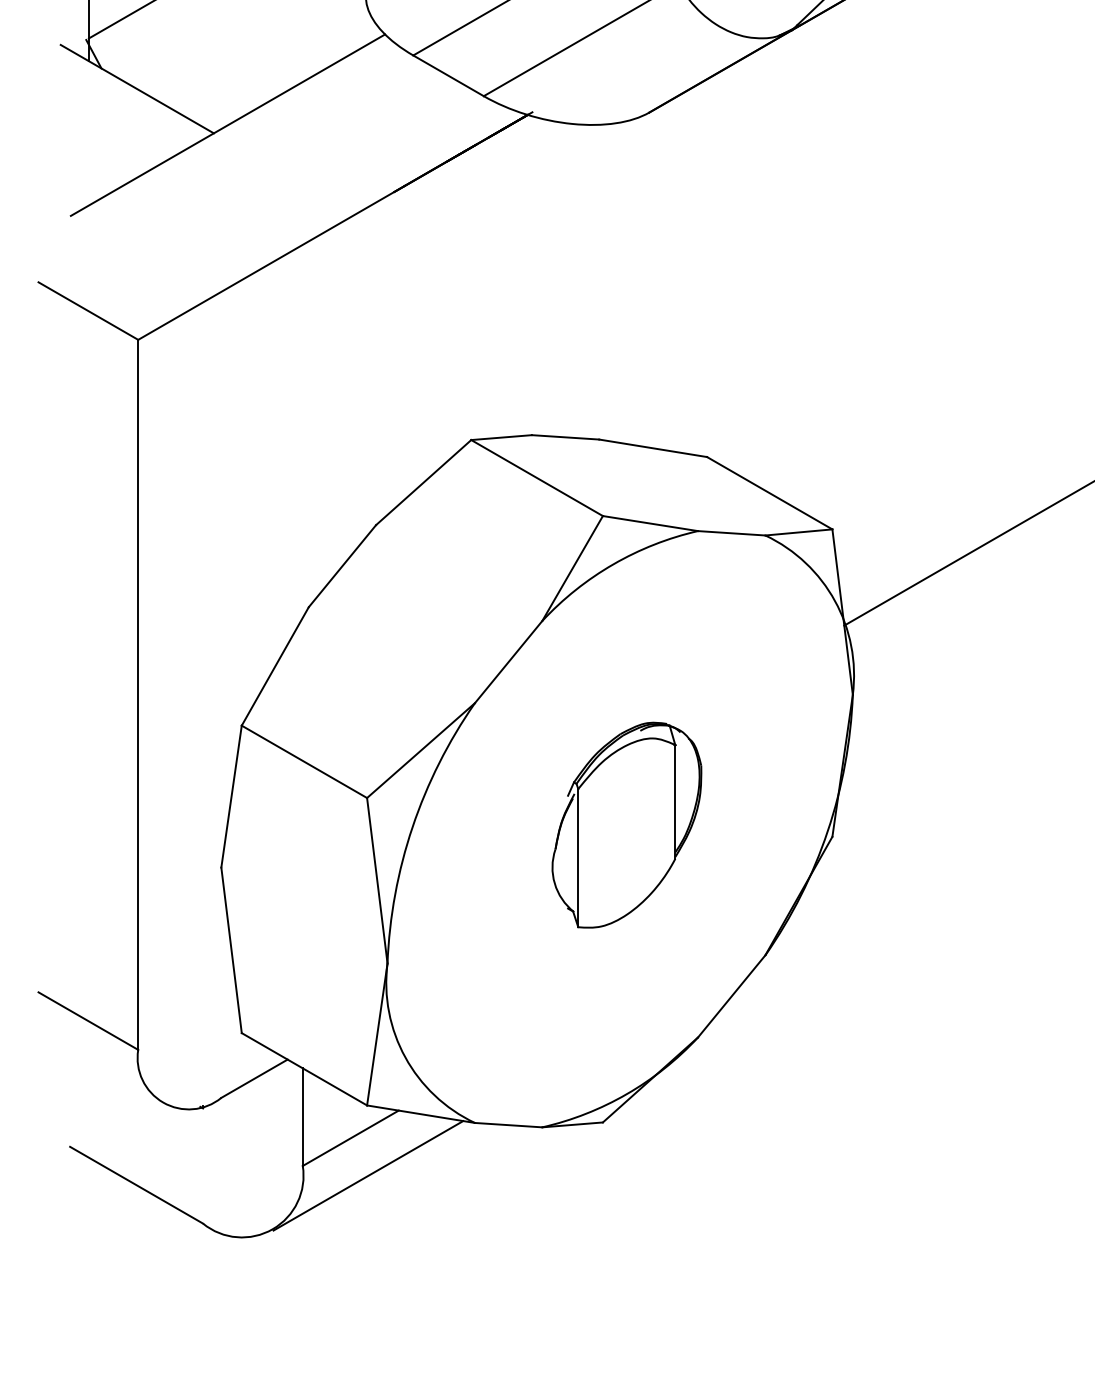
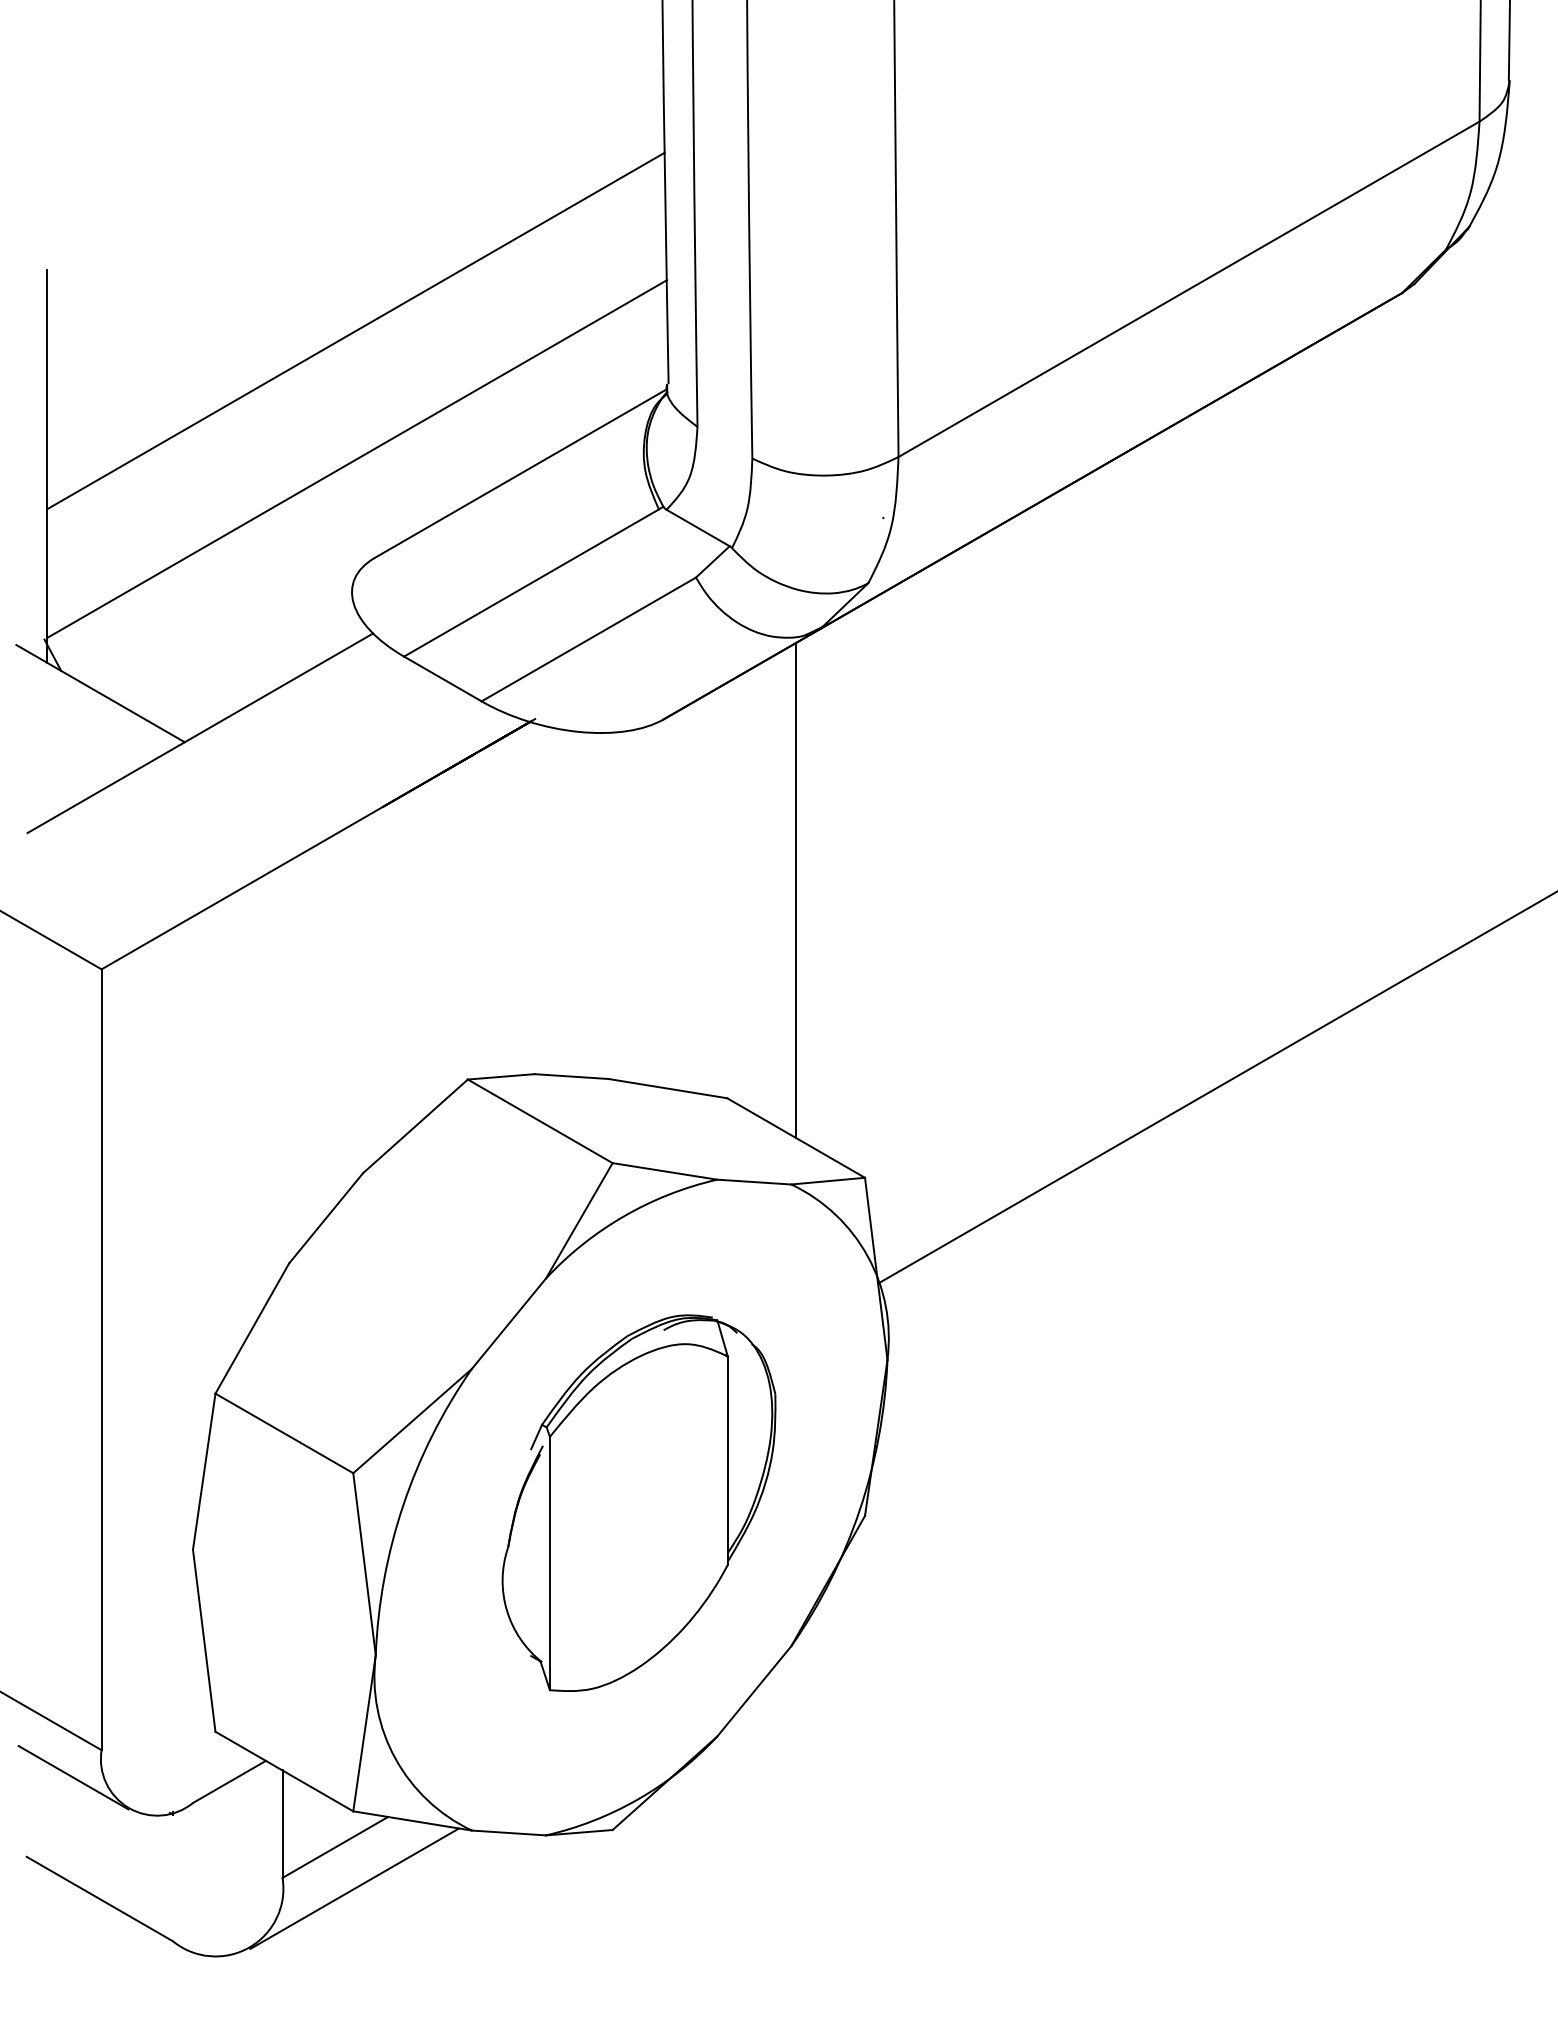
line: (770, 268) -> (796, 890), added
part: (626, 824) -> (638, 1502), size x1.67
line: (112, 1074) -> (73, 1777), added

